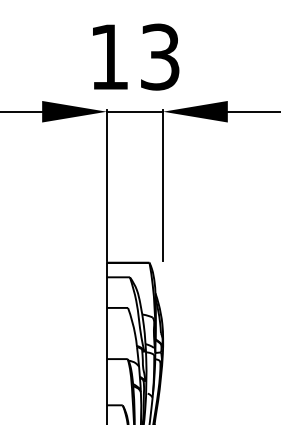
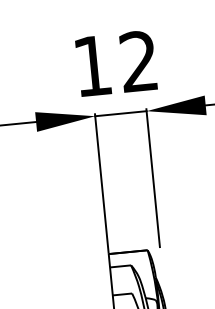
text: (159, 56) -> (138, 61), 13 -> 12

